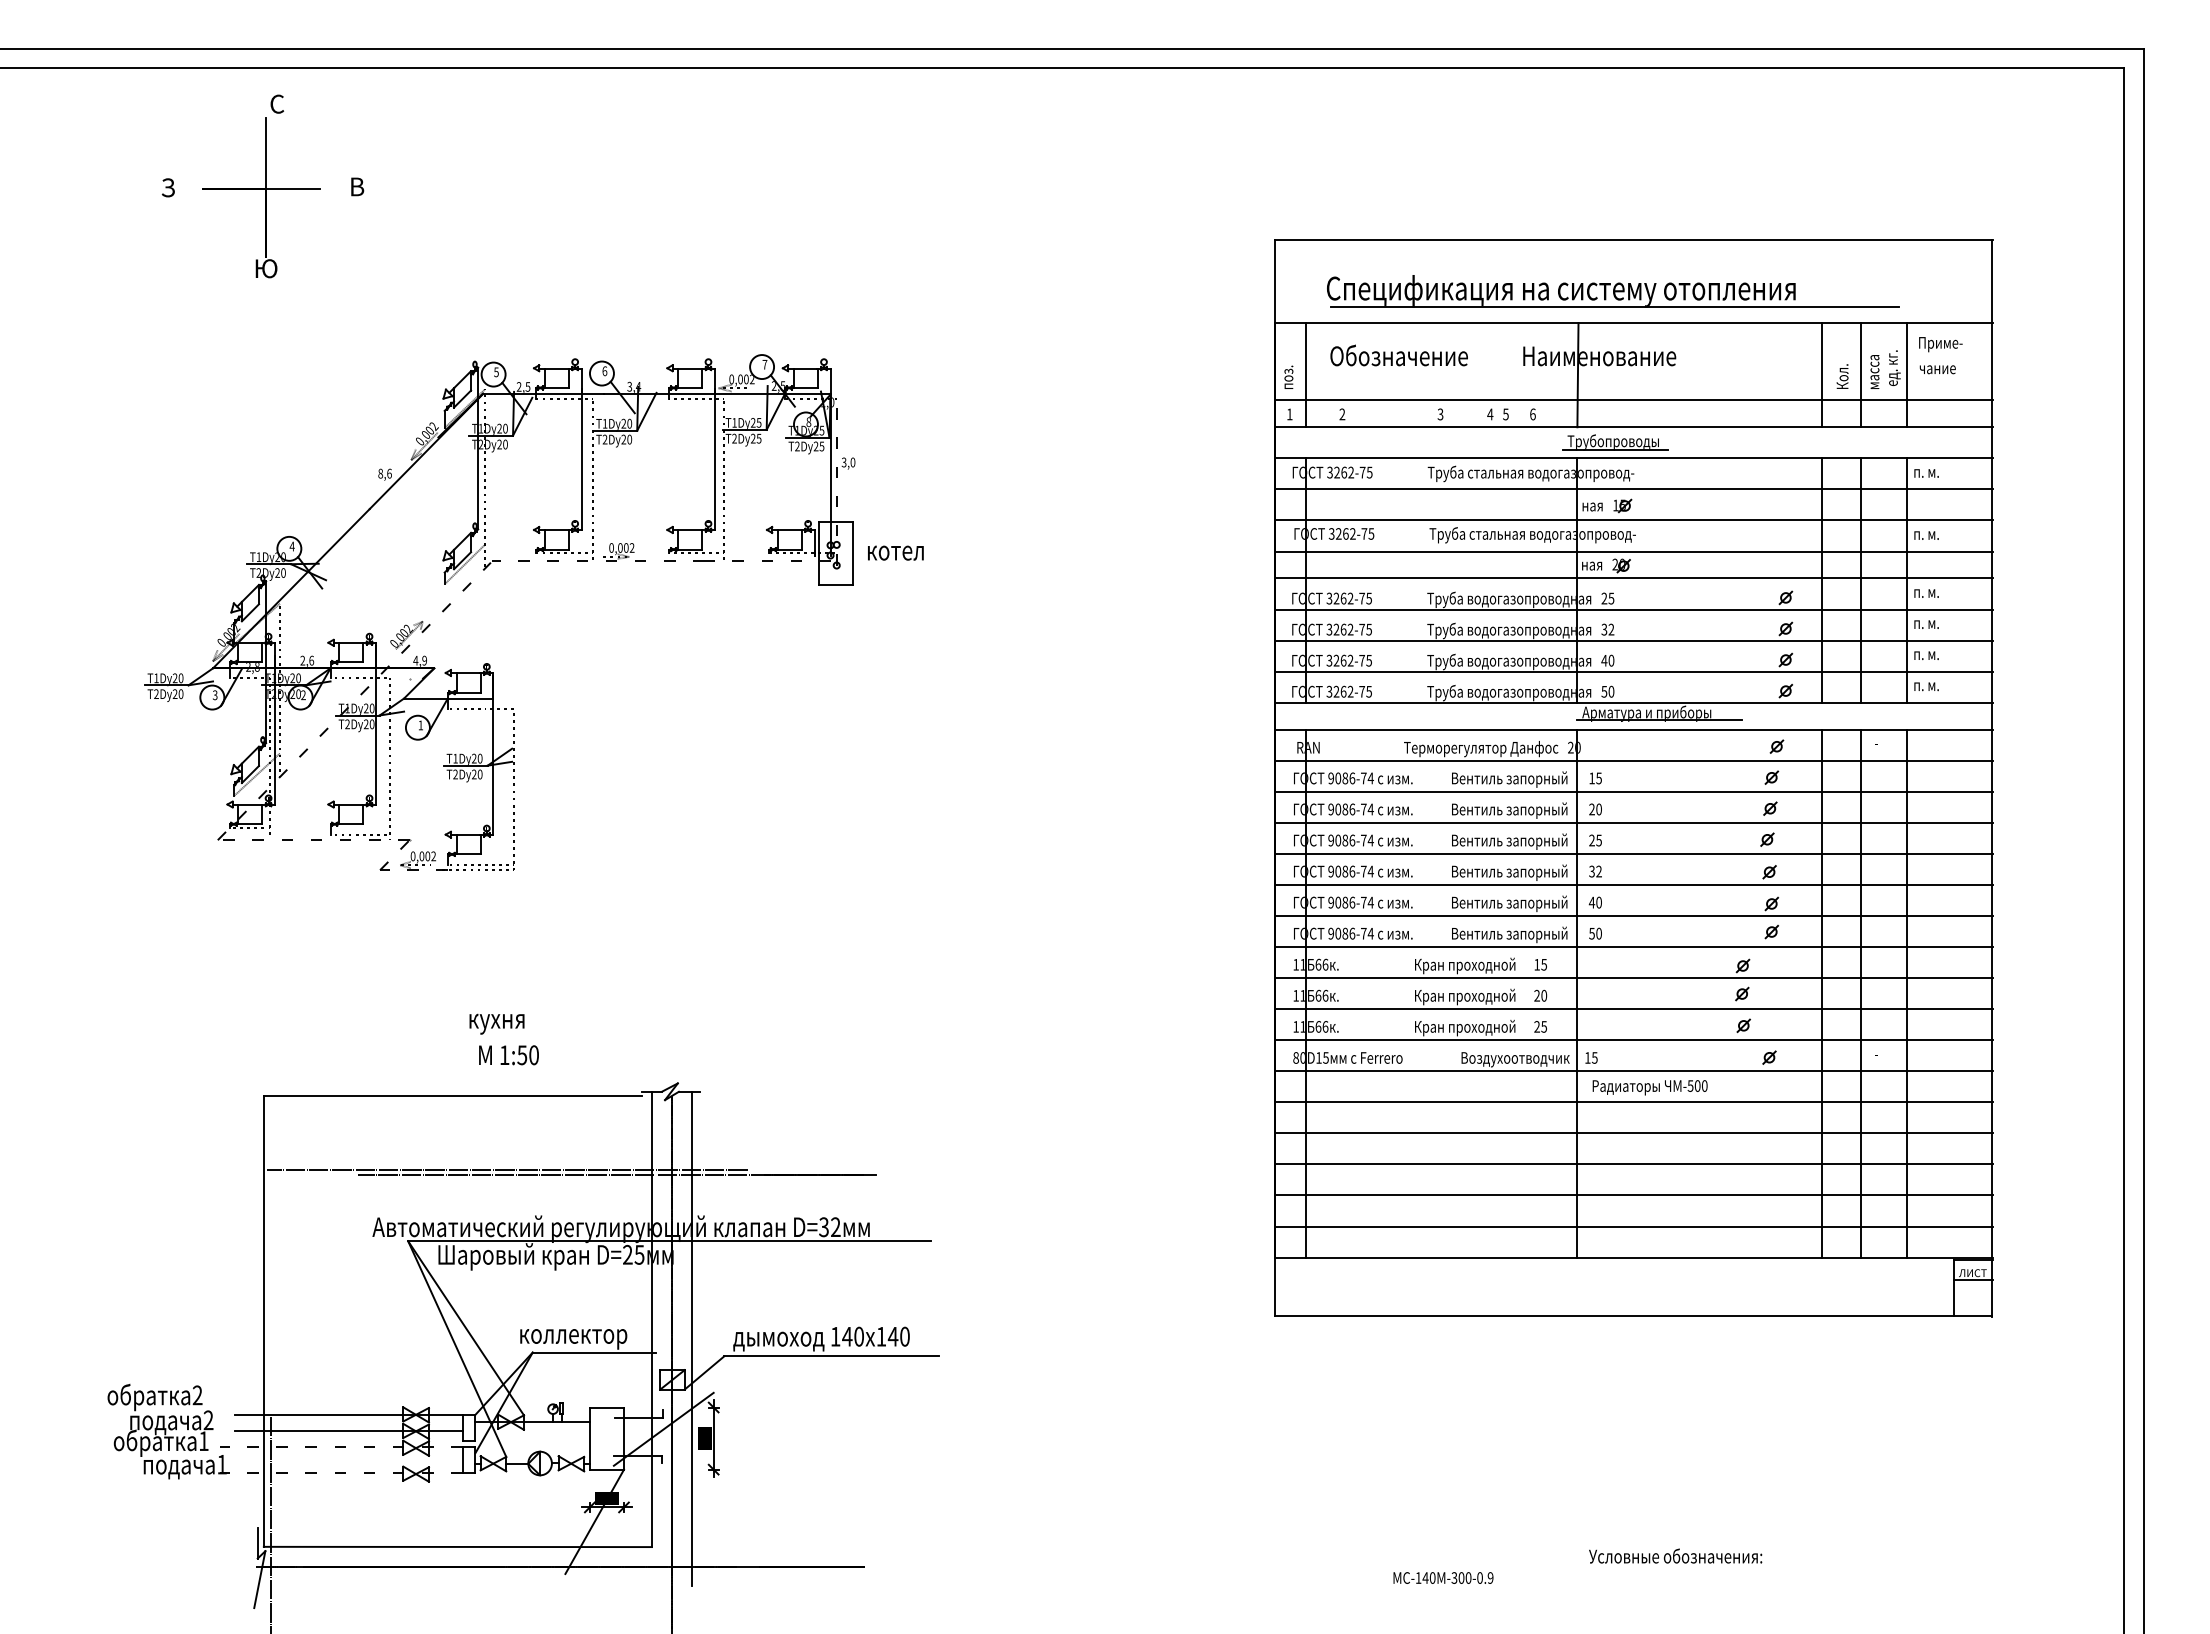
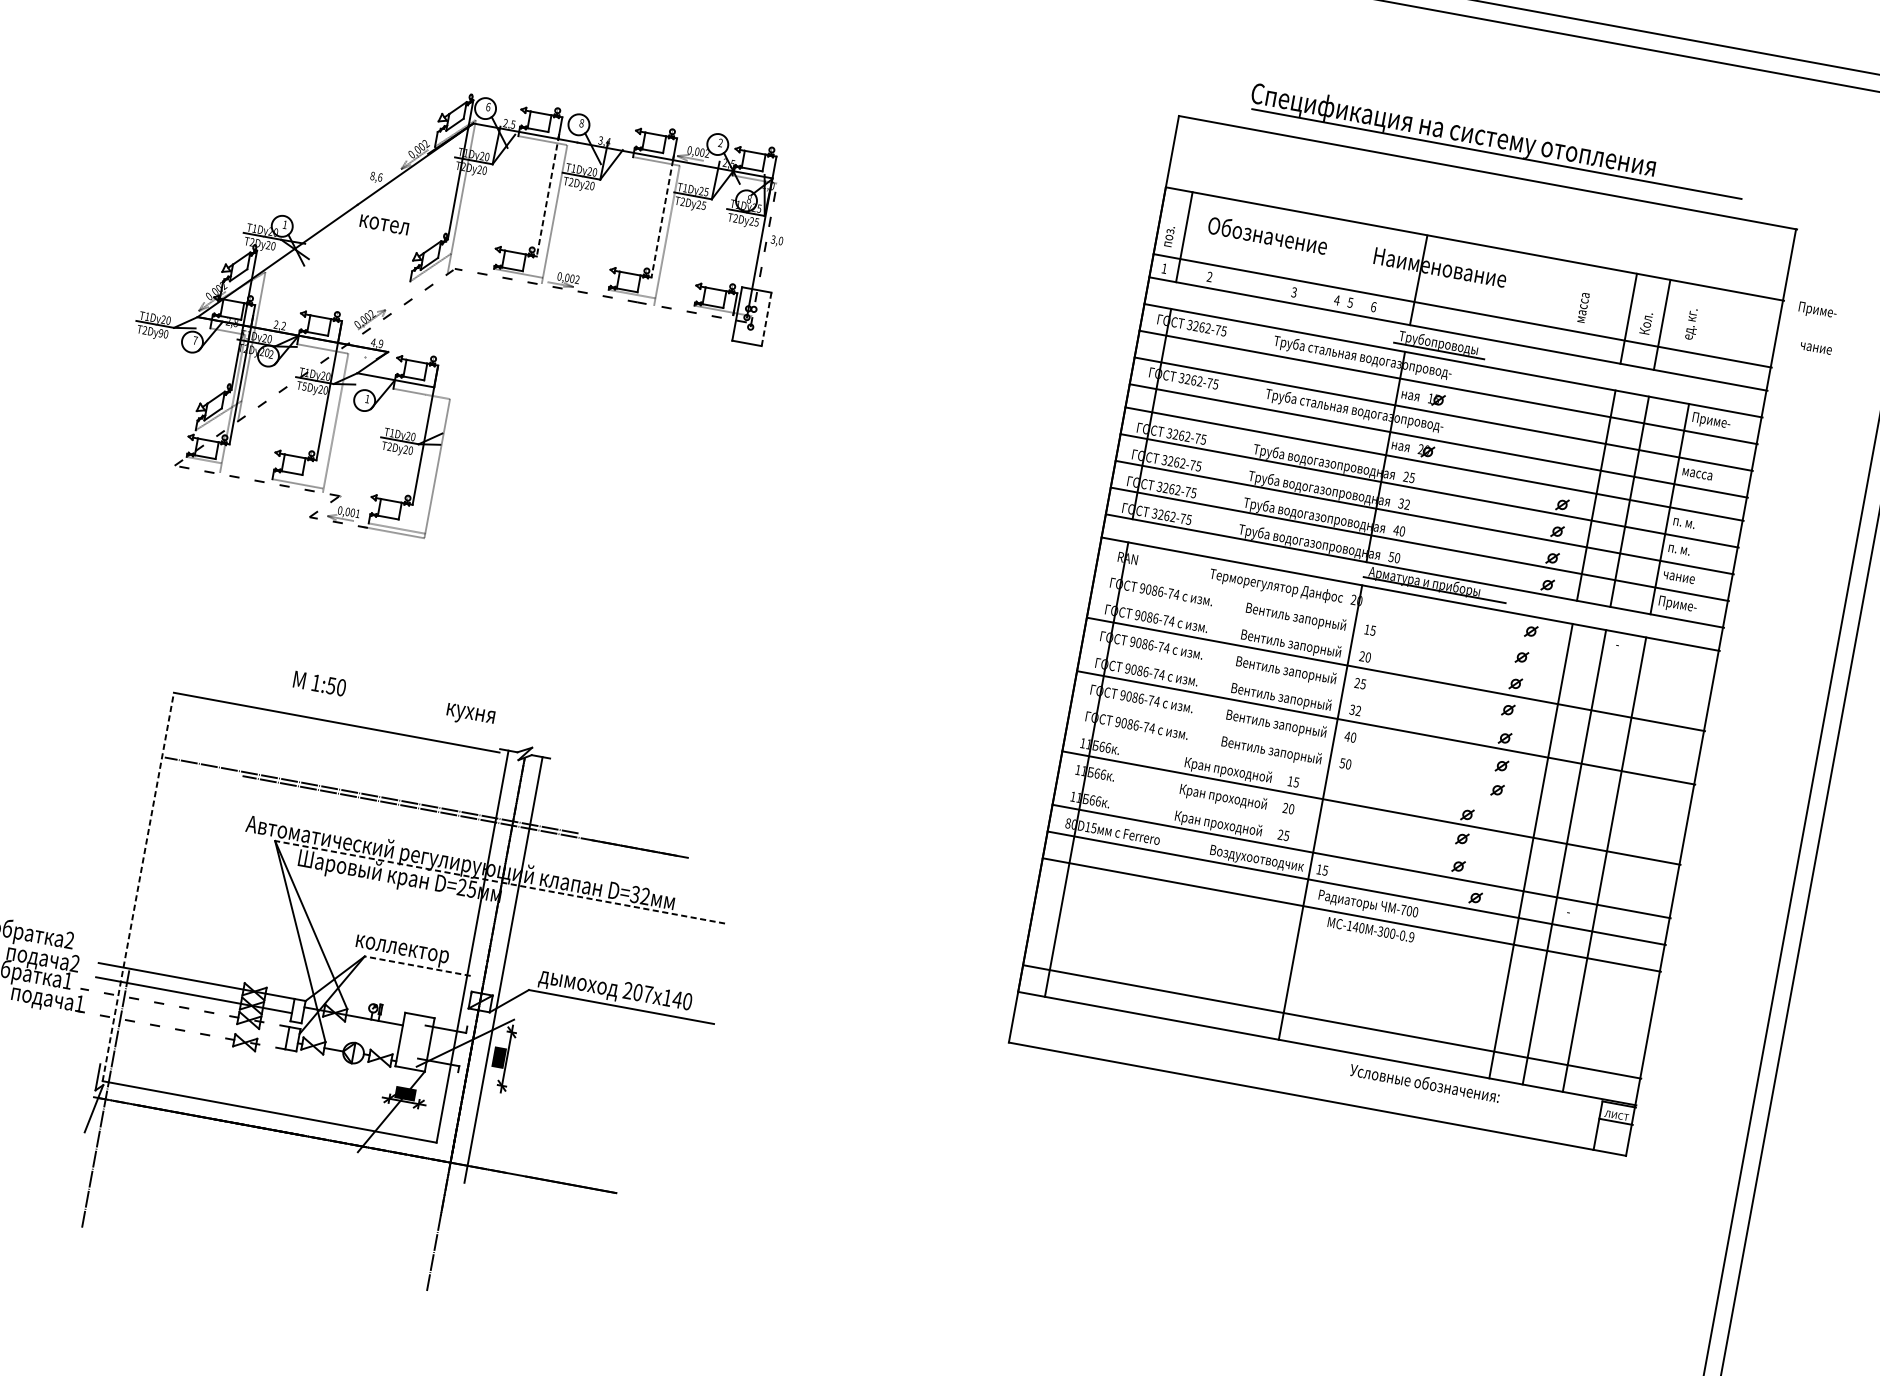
part: (1613, 291) -> (1498, 140), moved
text: (1940, 344) -> (1817, 311), moved
text: (764, 364) -> (720, 142), 7 -> 2
text: (1937, 369) -> (1815, 348), moved
text: (604, 370) -> (581, 122), 6 -> 8
text: (1874, 371) -> (1583, 307), moved
text: (496, 372) -> (488, 107), 5 -> 6
line: (1907, 374) -> (1702, 331), removed
line: (581, 459) -> (547, 195), solid -> dashed
line: (715, 462) -> (662, 219), solid -> dashed
text: (1935, 473) -> (1710, 421), п. м. -> Приме-
text: (1931, 535) -> (1697, 474), п. м. -> масса
text: (291, 546) -> (284, 224), 4 -> 1
text: (895, 552) -> (384, 224), moved
line: (853, 554) -> (766, 320), solid -> dashed
text: (1932, 655) -> (1679, 577), п. м. -> чание
text: (311, 660) -> (283, 325), 2,6 -> 2,2
text: (1936, 686) -> (1678, 604), п. м. -> Приме-
text: (174, 694) -> (160, 333), 2Dy20 -> 2Dy90
text: (214, 695) -> (194, 340), 3 -> 7
text: (347, 724) -> (304, 386), 2Dy20 -> 5Dy20
line: (1633, 760) -> (1405, 620), removed
line: (1633, 791) -> (1400, 647), removed
line: (1633, 853) -> (1390, 700), removed
text: (433, 856) -> (357, 513), 0,002 -> 0,001
line: (1633, 915) -> (1381, 754), removed
line: (1633, 947) -> (1376, 781), removed
line: (1633, 1009) -> (1366, 835), removed
text: (496, 1023) -> (470, 715), moved
text: (508, 1055) -> (319, 683), moved
text: (1690, 1085) -> (1403, 909), -500 -> -700
line: (1633, 1133) -> (1346, 941), removed
line: (1633, 1164) -> (1341, 968), removed
line: (1633, 1195) -> (1336, 995), removed
line: (669, 1241) -> (500, 882), solid -> dashed
line: (263, 1321) -> (137, 887), solid -> dashed
text: (846, 1336) -> (637, 992), 140 -> 207
line: (594, 1352) -> (417, 966), solid -> dashed
text: (1675, 1555) -> (1424, 1082), moved
text: (1443, 1577) -> (1371, 929), moved

